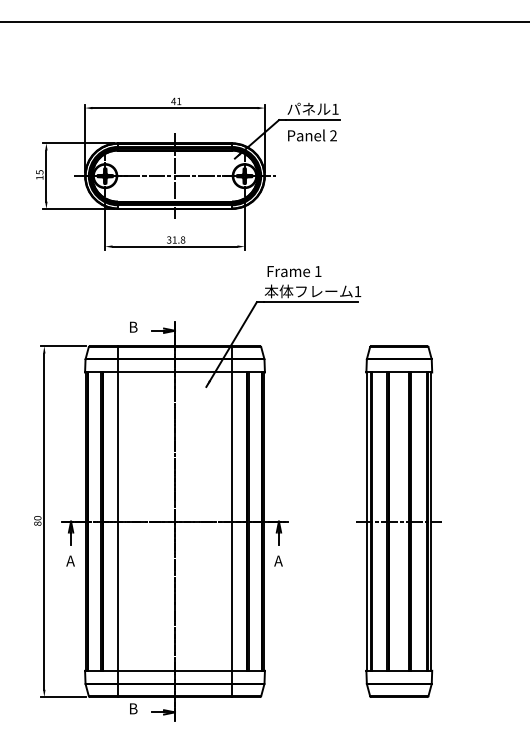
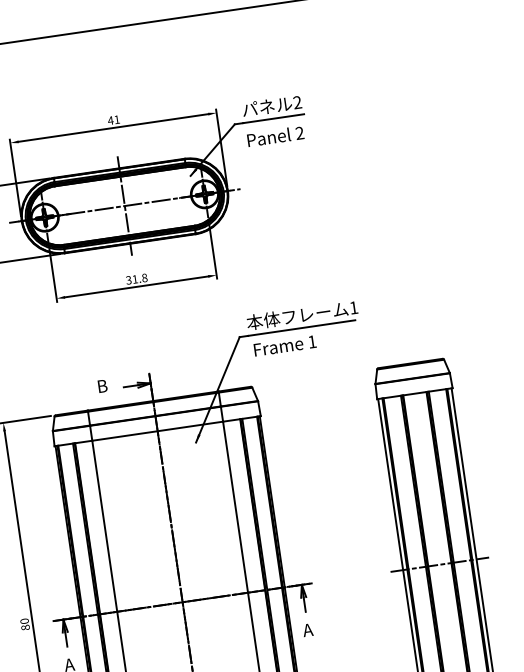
text: (335, 108) -> (297, 101), 1 -> 2
text: (294, 271) -> (285, 345), moved

